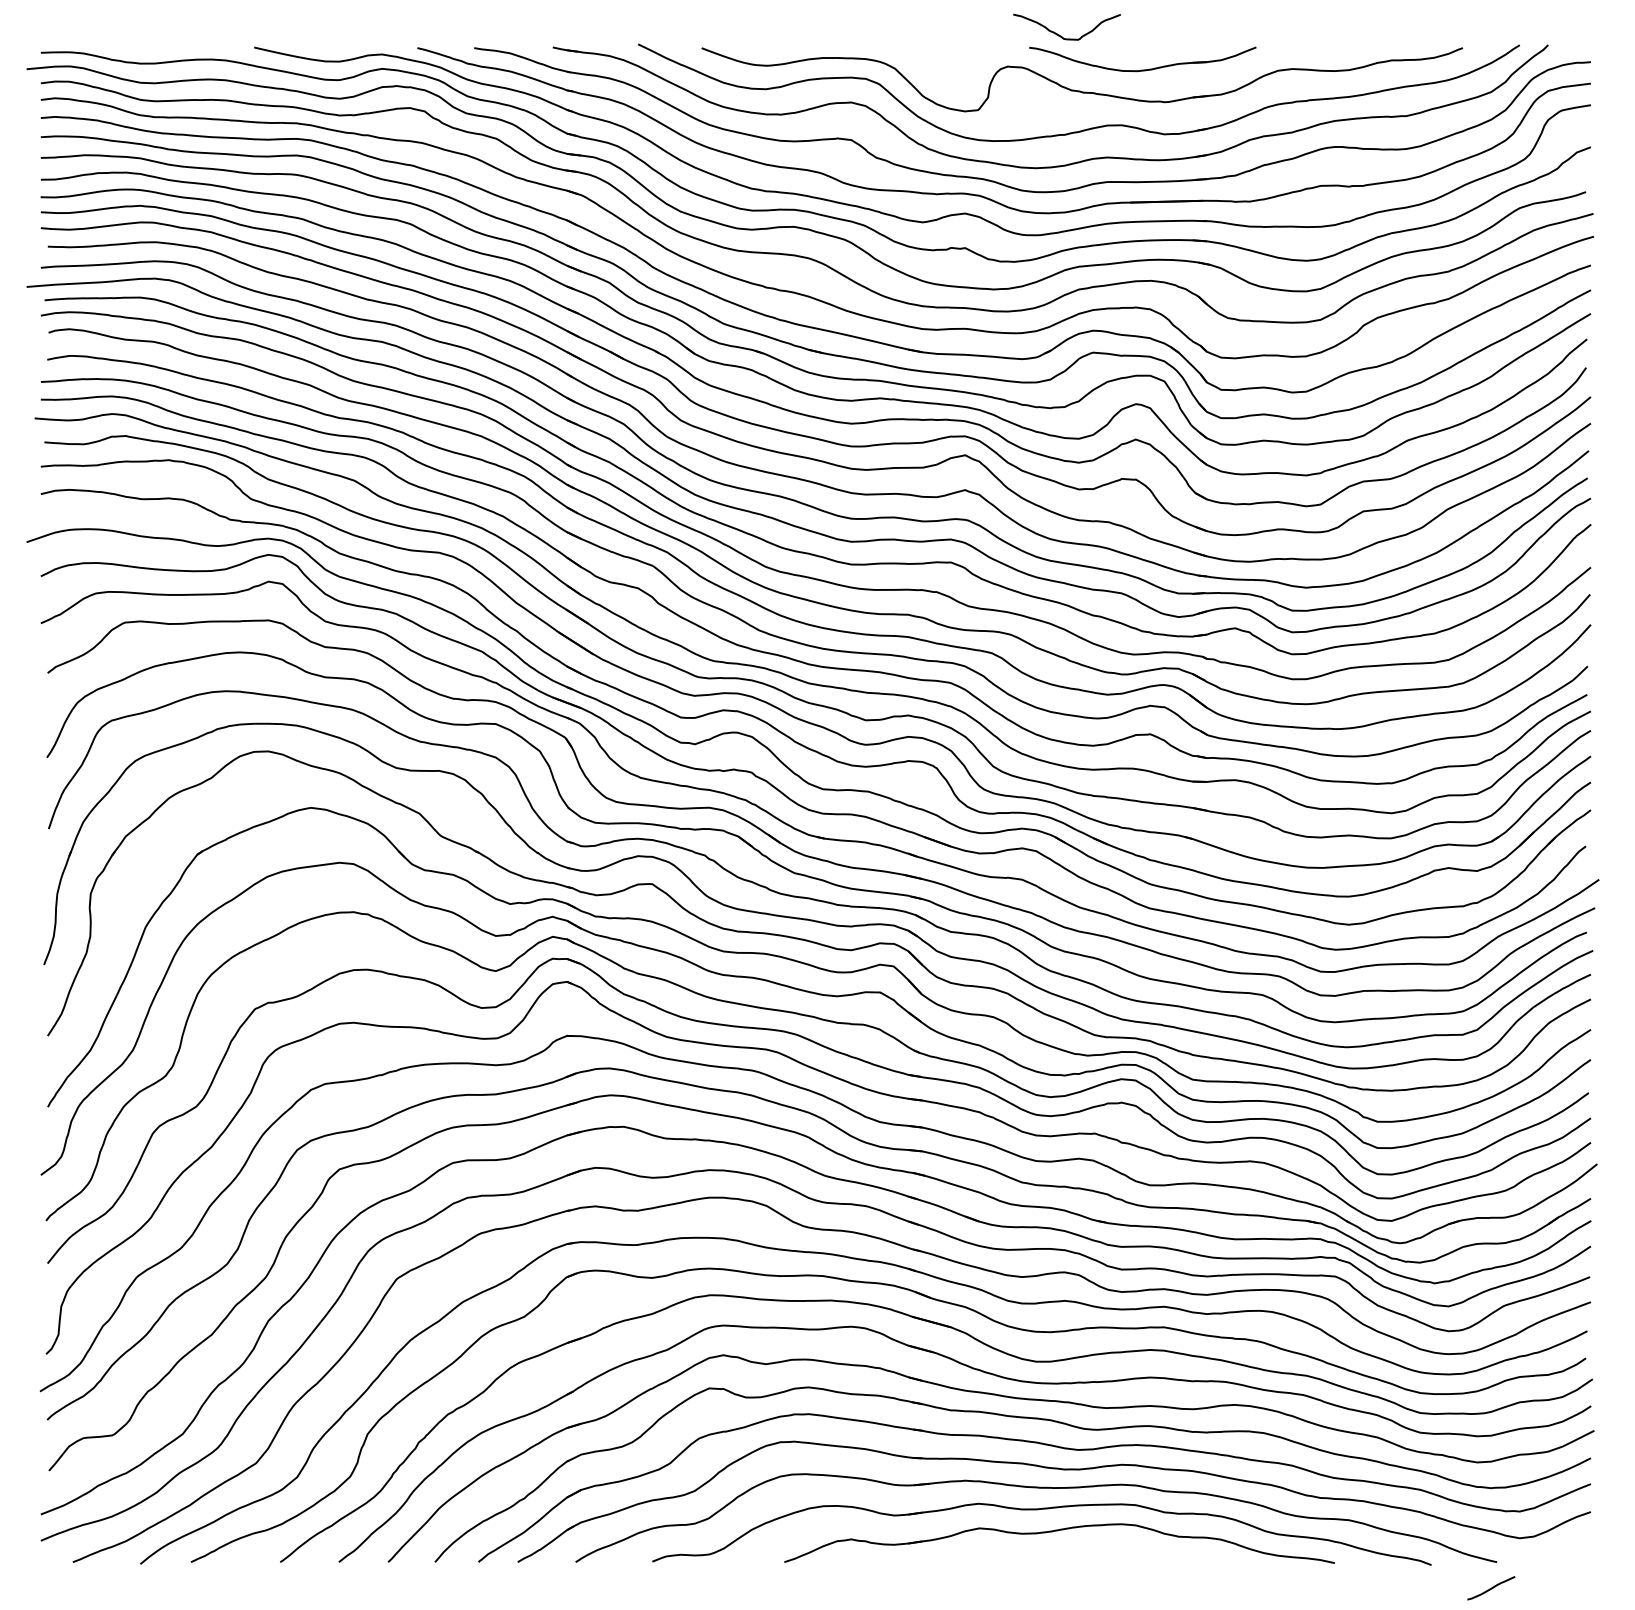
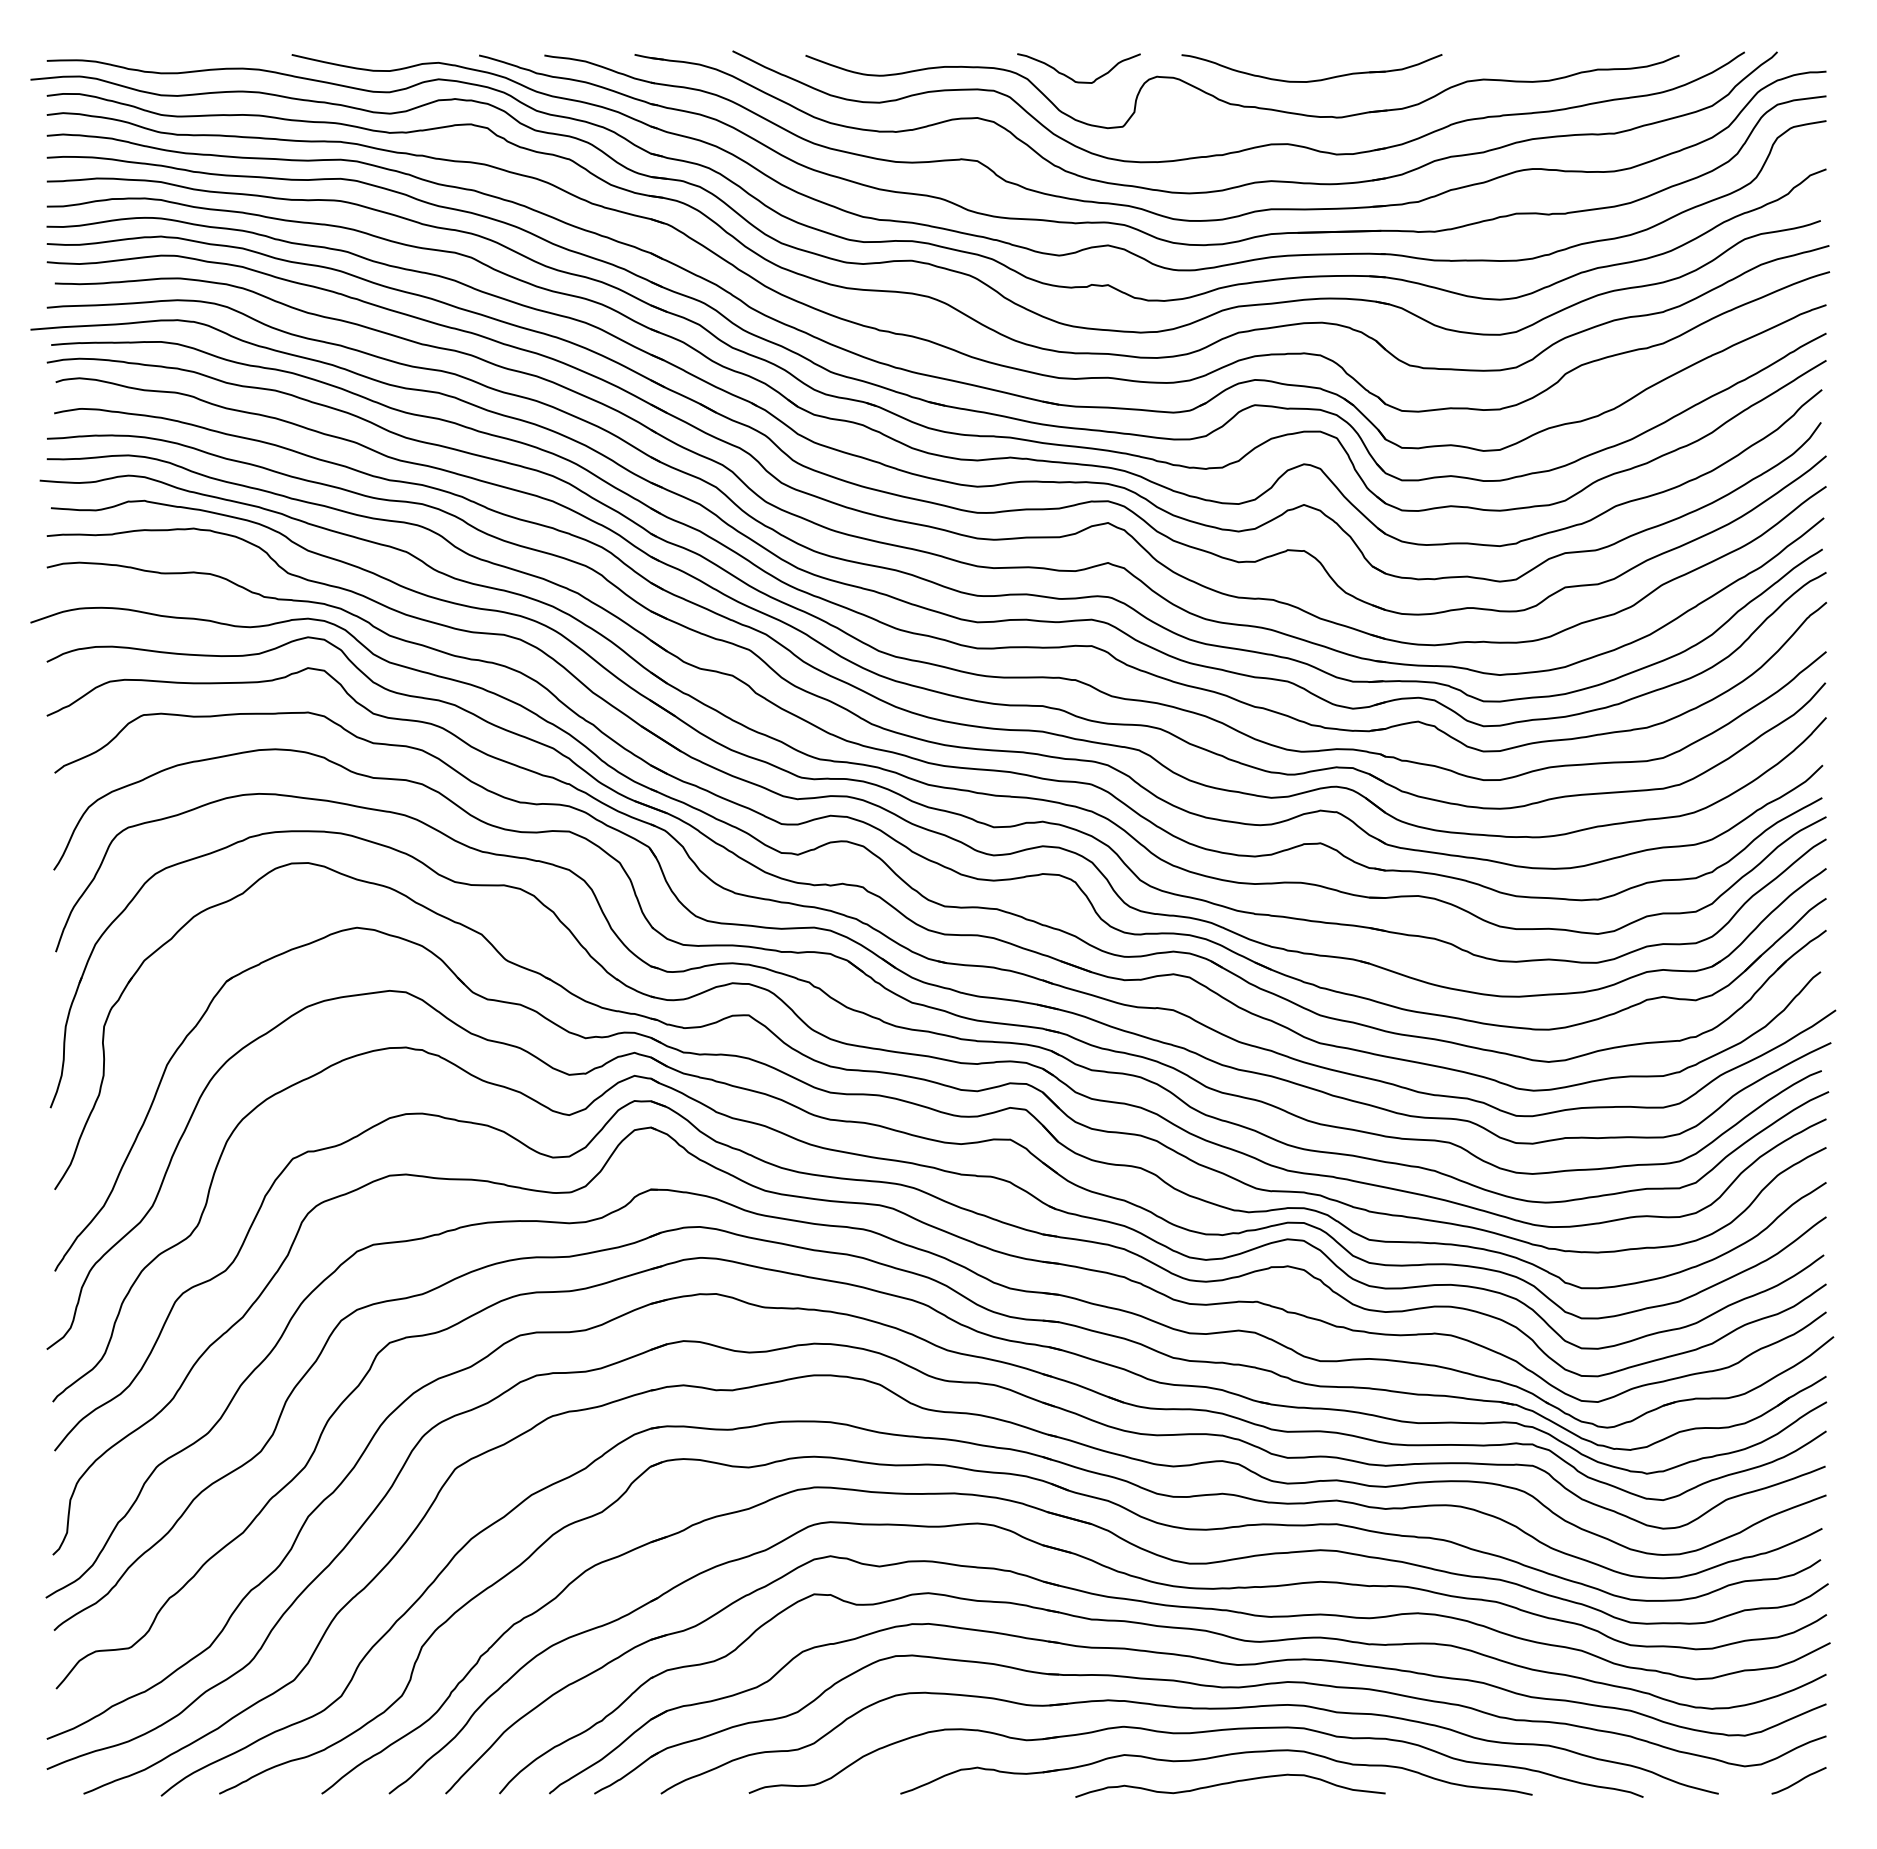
curve: (1061, 35) -> (1072, 78), moved
curve: (1071, 1553) -> (1230, 1783), added
curve: (1490, 1588) -> (1798, 1780), moved

